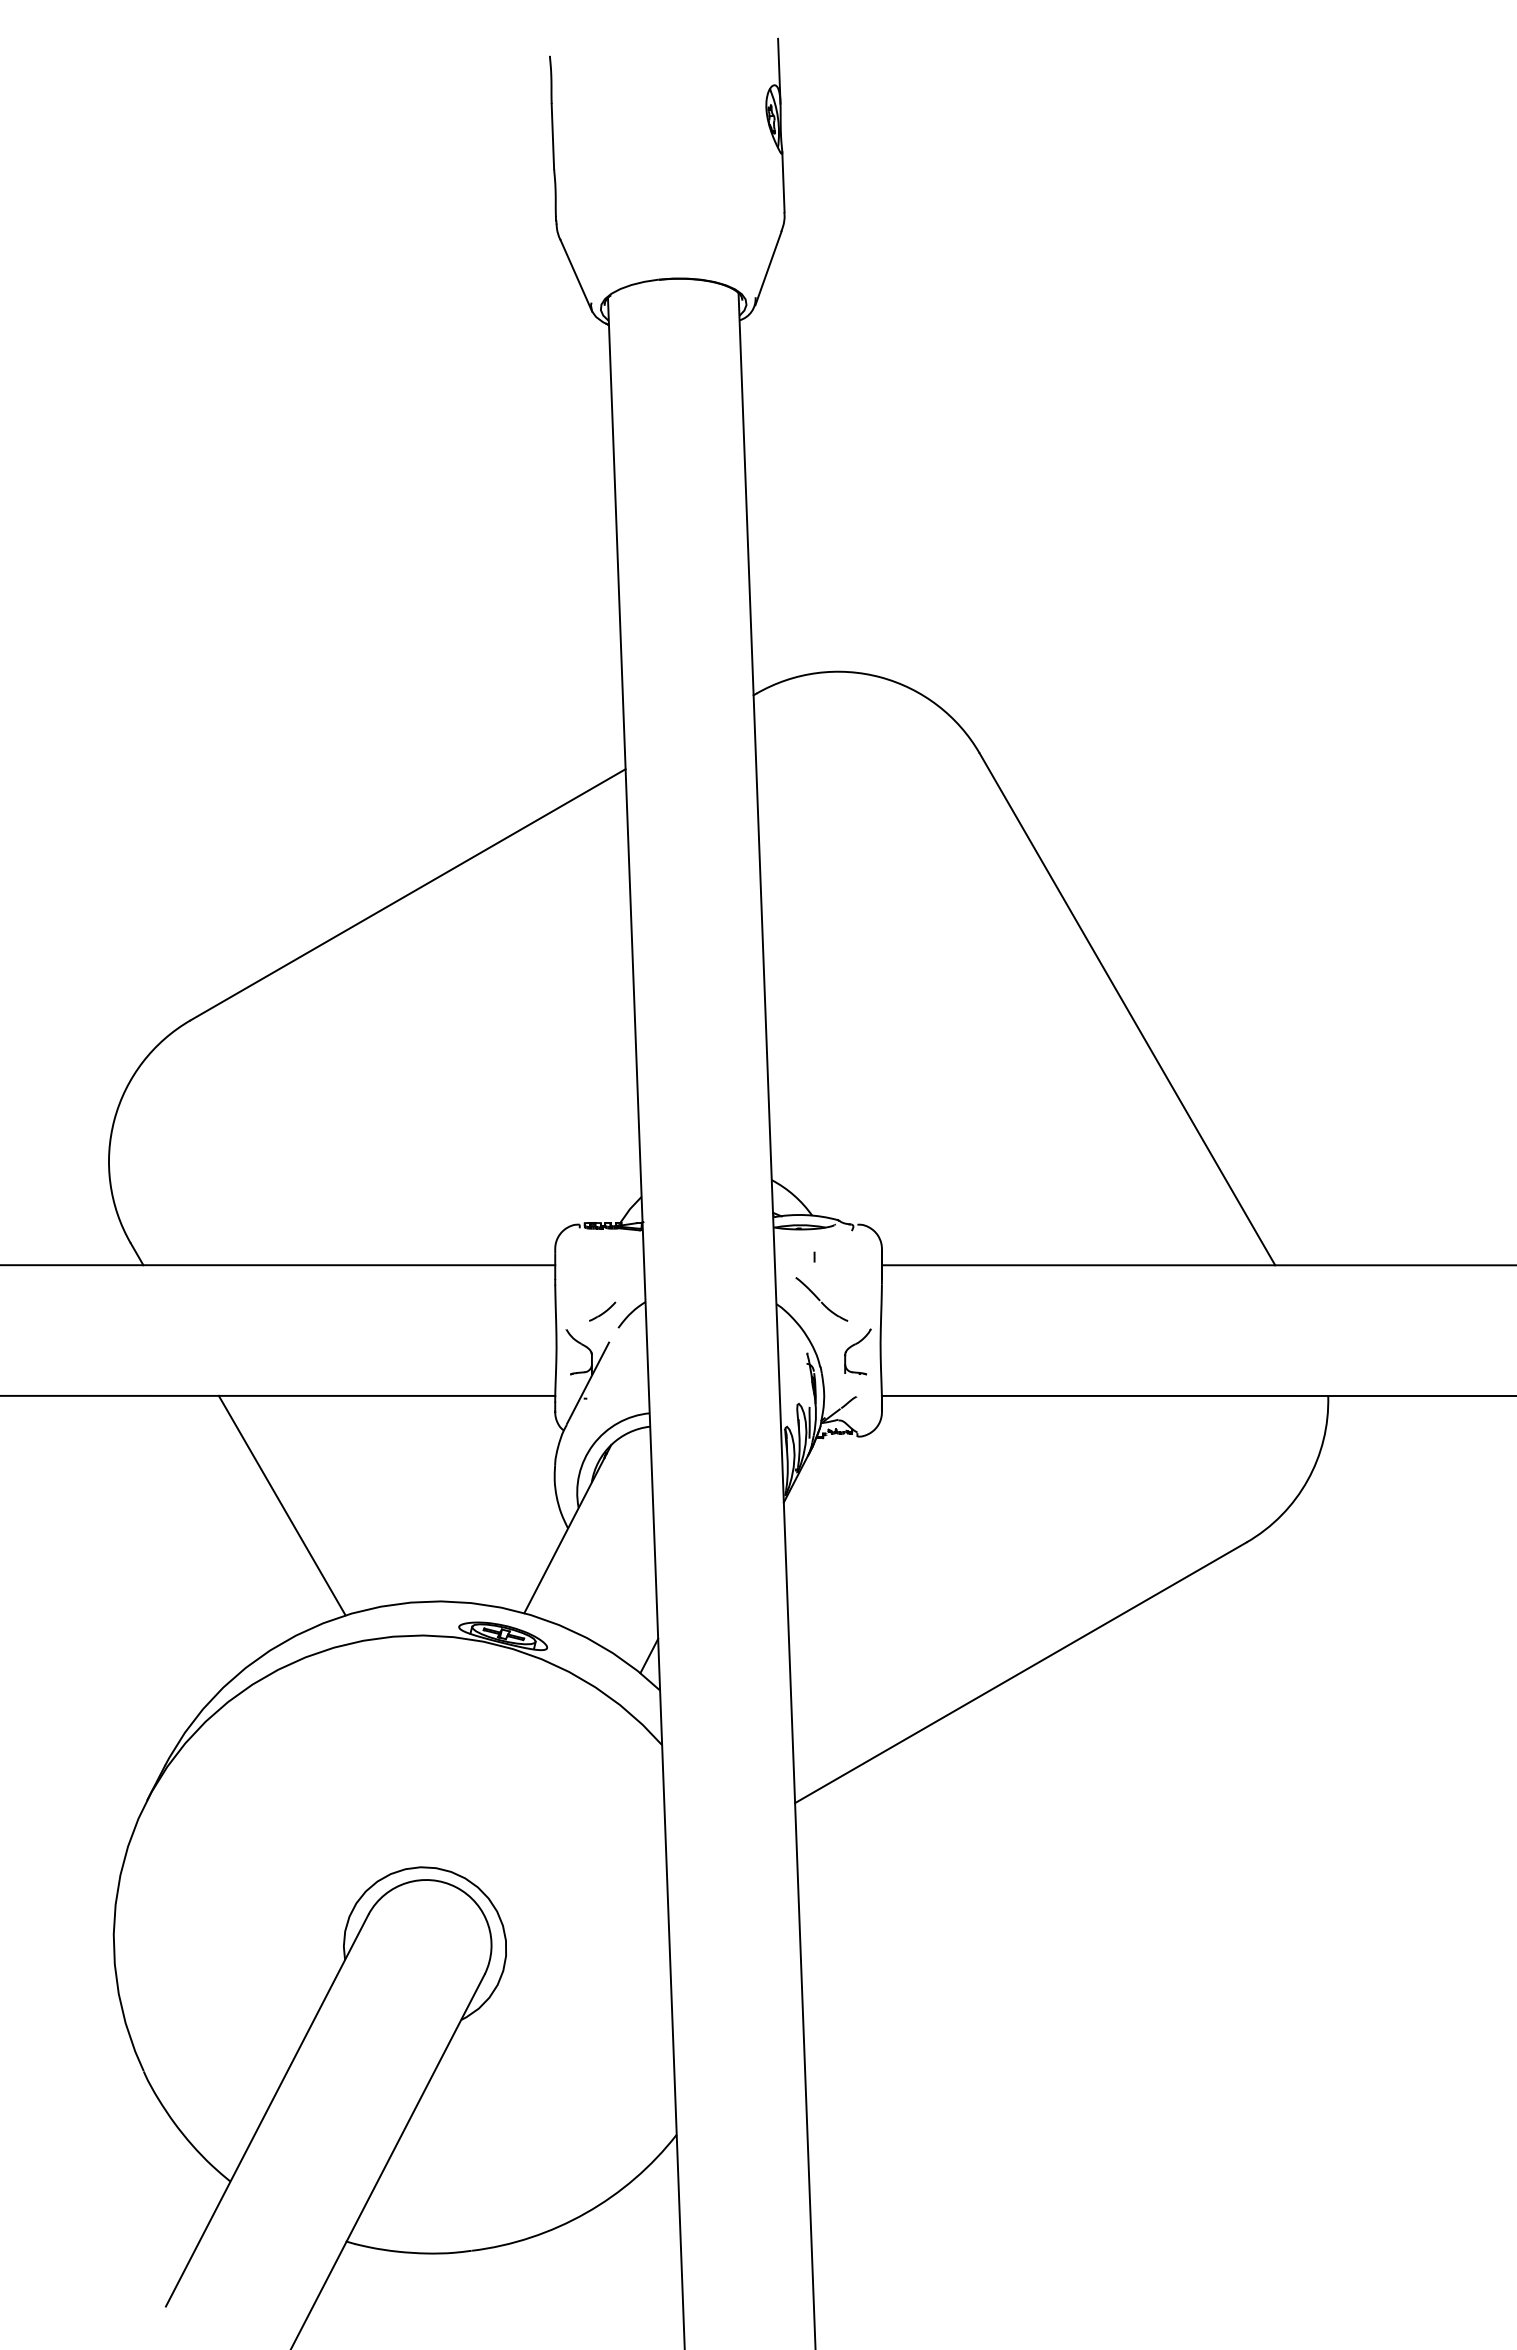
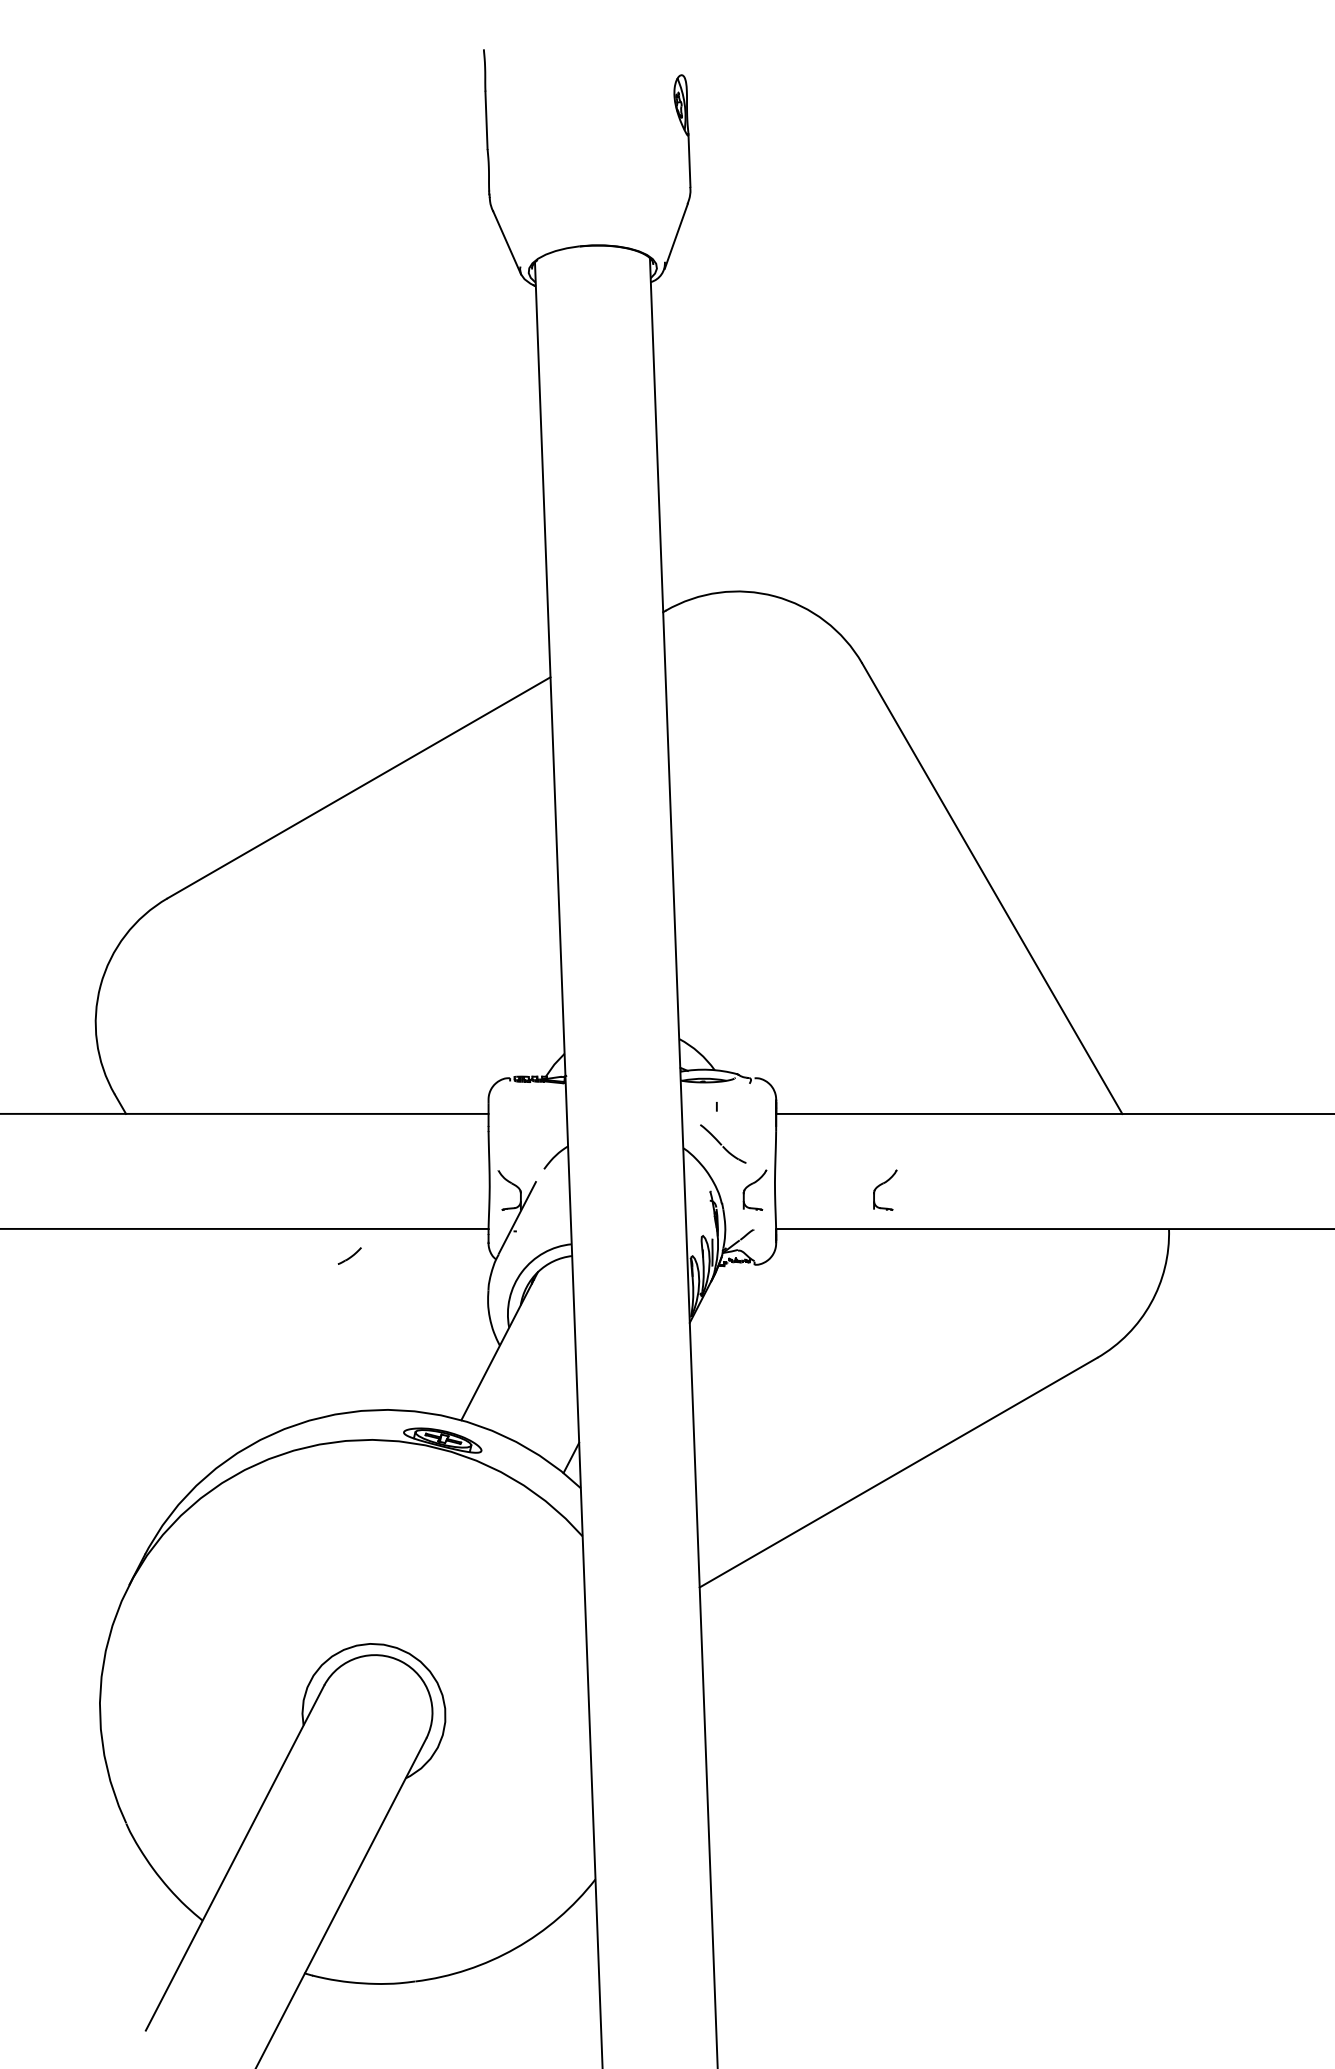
line: (779, 70) -> (685, 62), removed
part: (602, 1311) -> (349, 1255), moved
part: (1003, 1345) -> (883, 1184), added
line: (281, 1505) -> (247, 1325), removed

